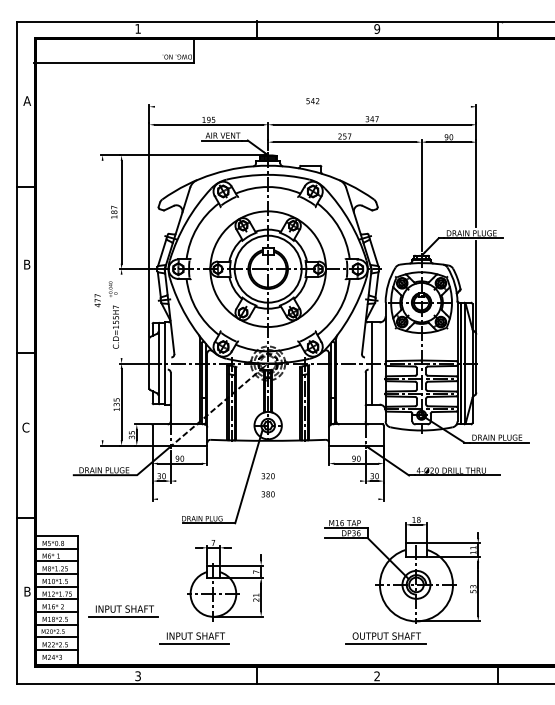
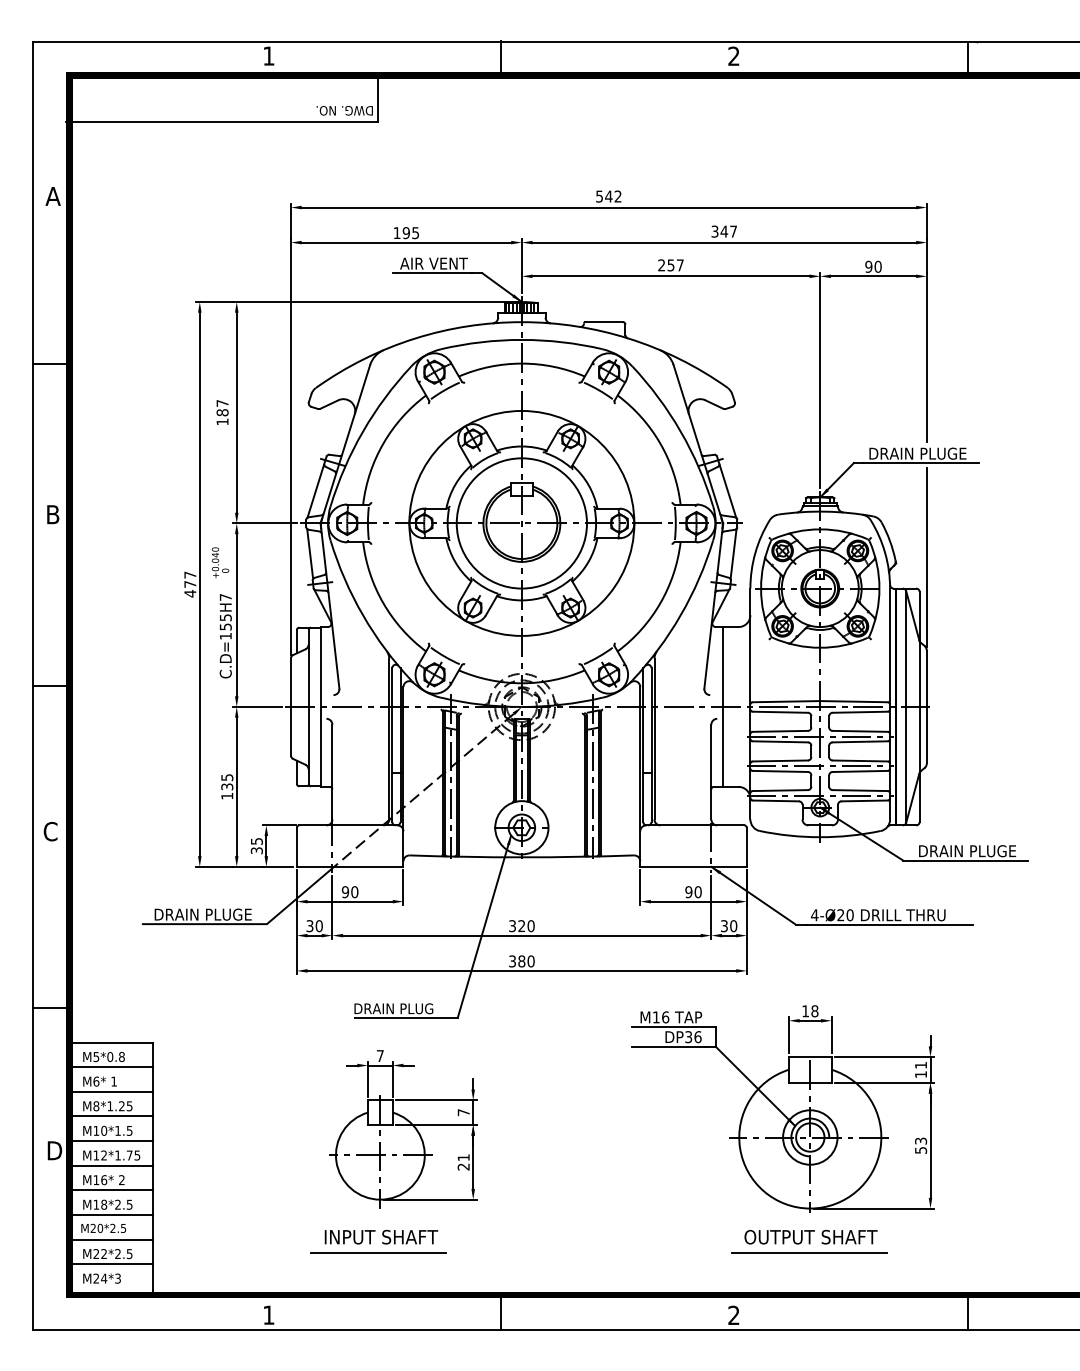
text: (377, 28) -> (734, 55), 9 -> 2
line: (312, 106) -> (608, 206), added
line: (102, 300) -> (199, 584), added
line: (121, 316) -> (236, 615), added
line: (268, 481) -> (522, 936), added
line: (268, 499) -> (522, 971), added
part: (225, 580) -> (403, 1129), moved
text: (28, 591) -> (55, 1150), B -> D
part: (123, 611) -> (240, 1189), removed
part: (385, 638) -> (808, 1241), moved
text: (137, 676) -> (267, 1315), 3 -> 1

